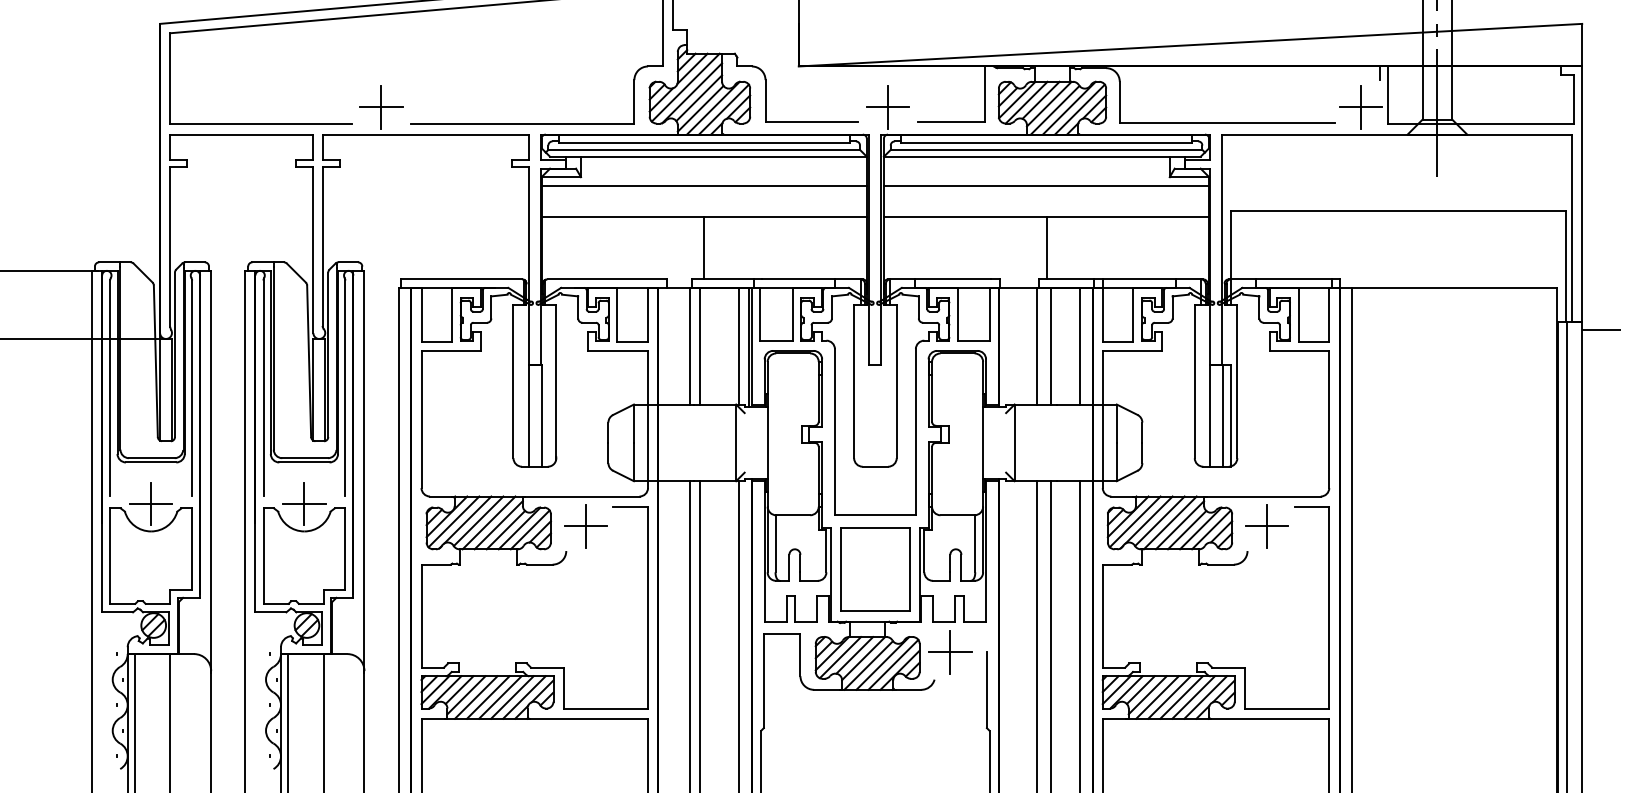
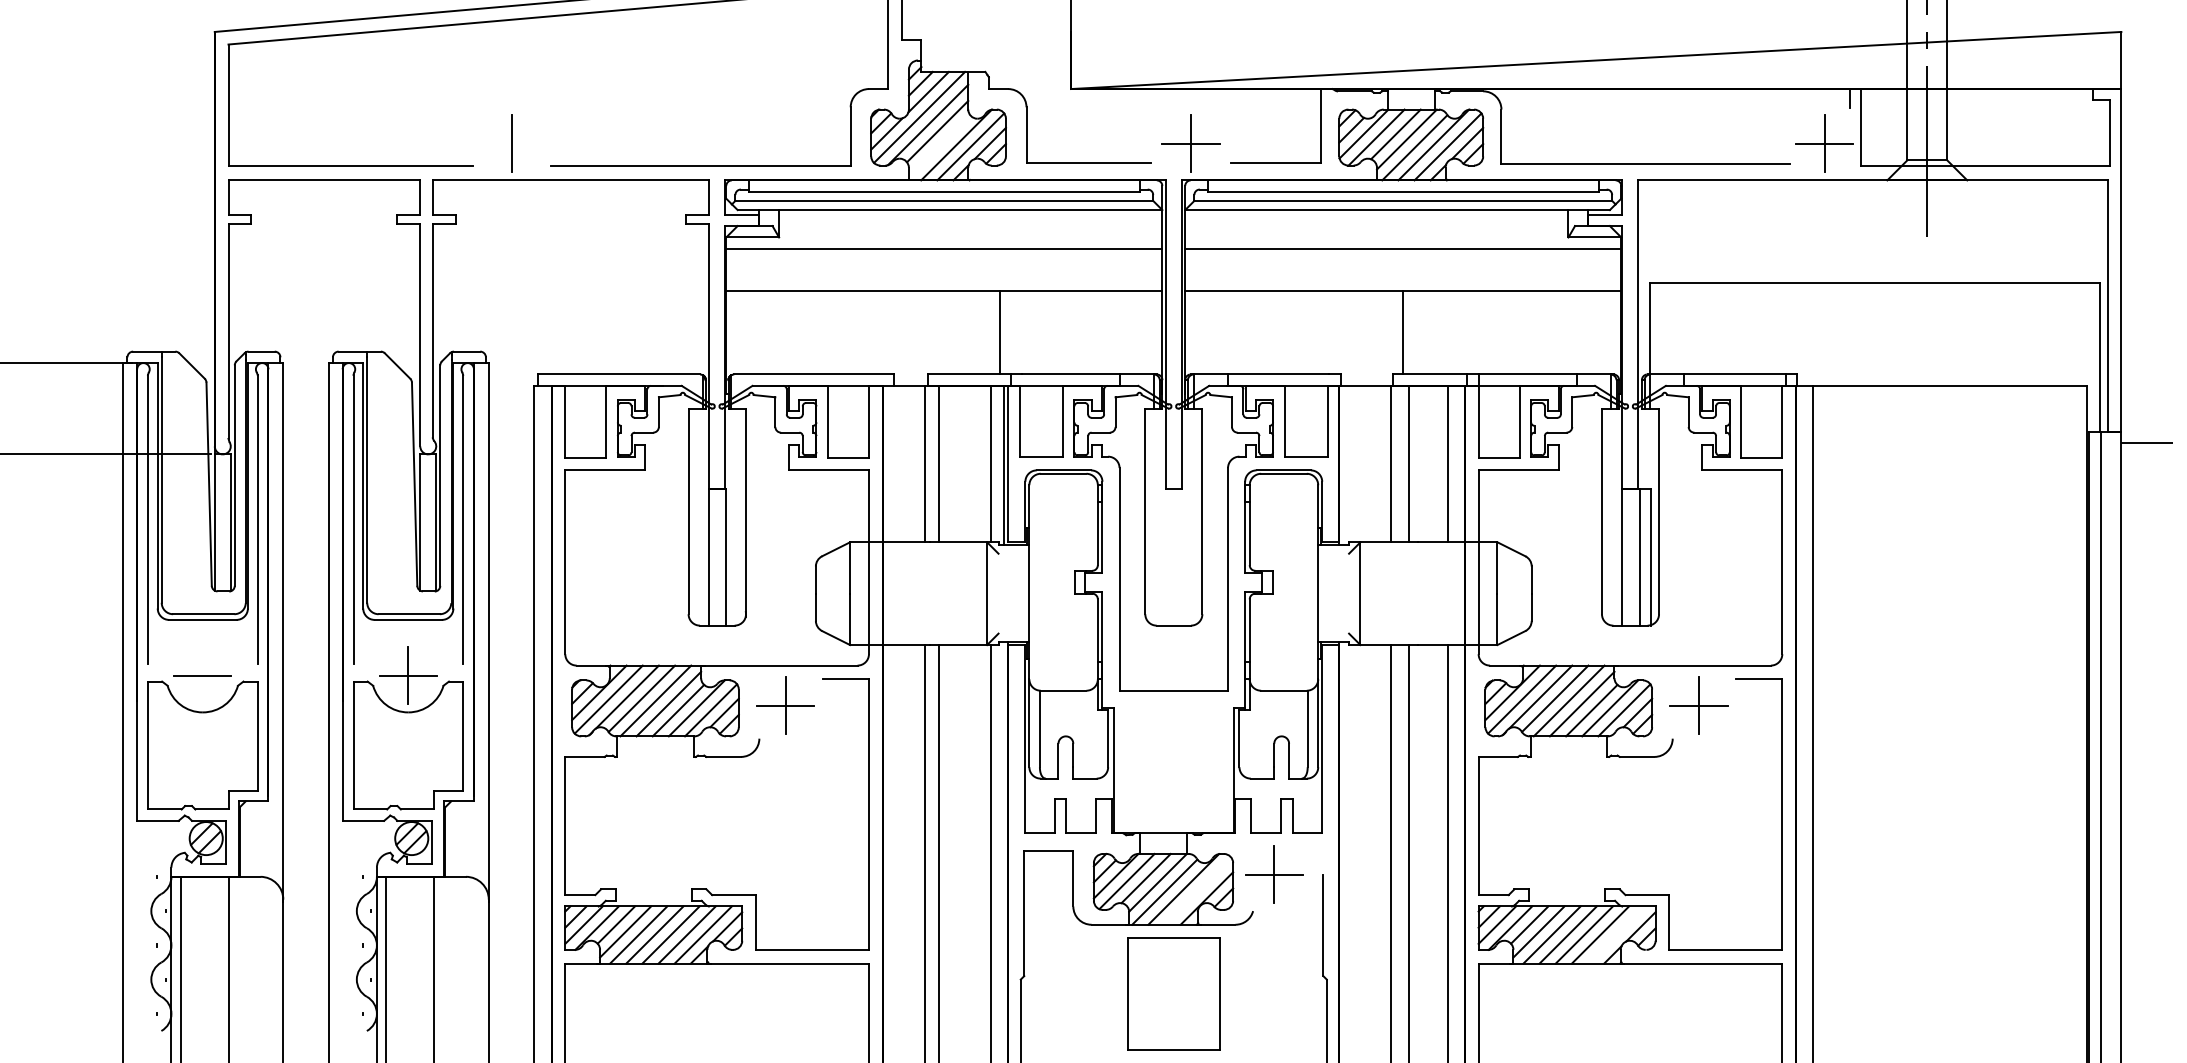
line: (381, 107) -> (511, 143), removed
line: (700, 108) -> (939, 145), removed
line: (704, 248) -> (1000, 332), moved
line: (150, 503) -> (202, 675), removed
part: (875, 569) -> (1173, 993), moved
line: (893, 664) -> (1197, 890), removed
line: (1205, 697) -> (1616, 934), removed

